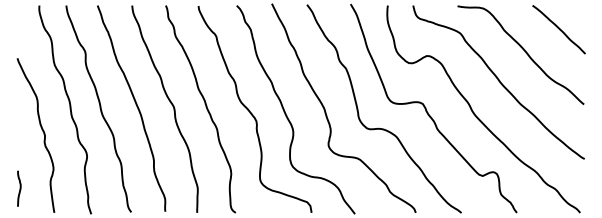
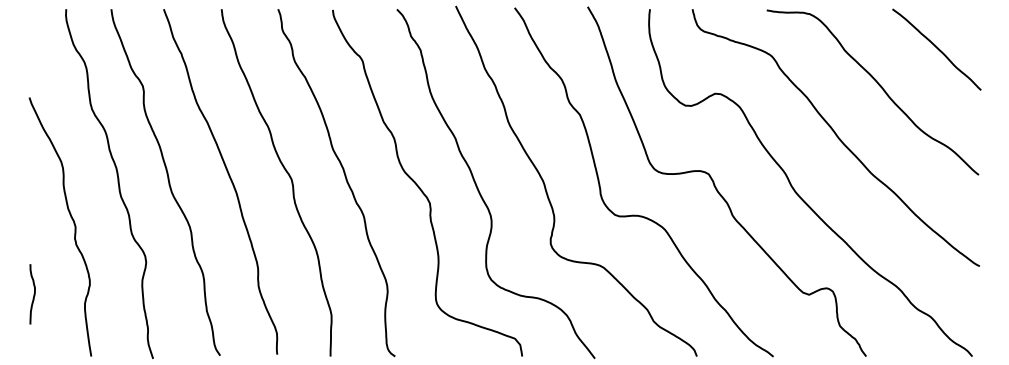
curve: (19, 188) -> (32, 293), moved

